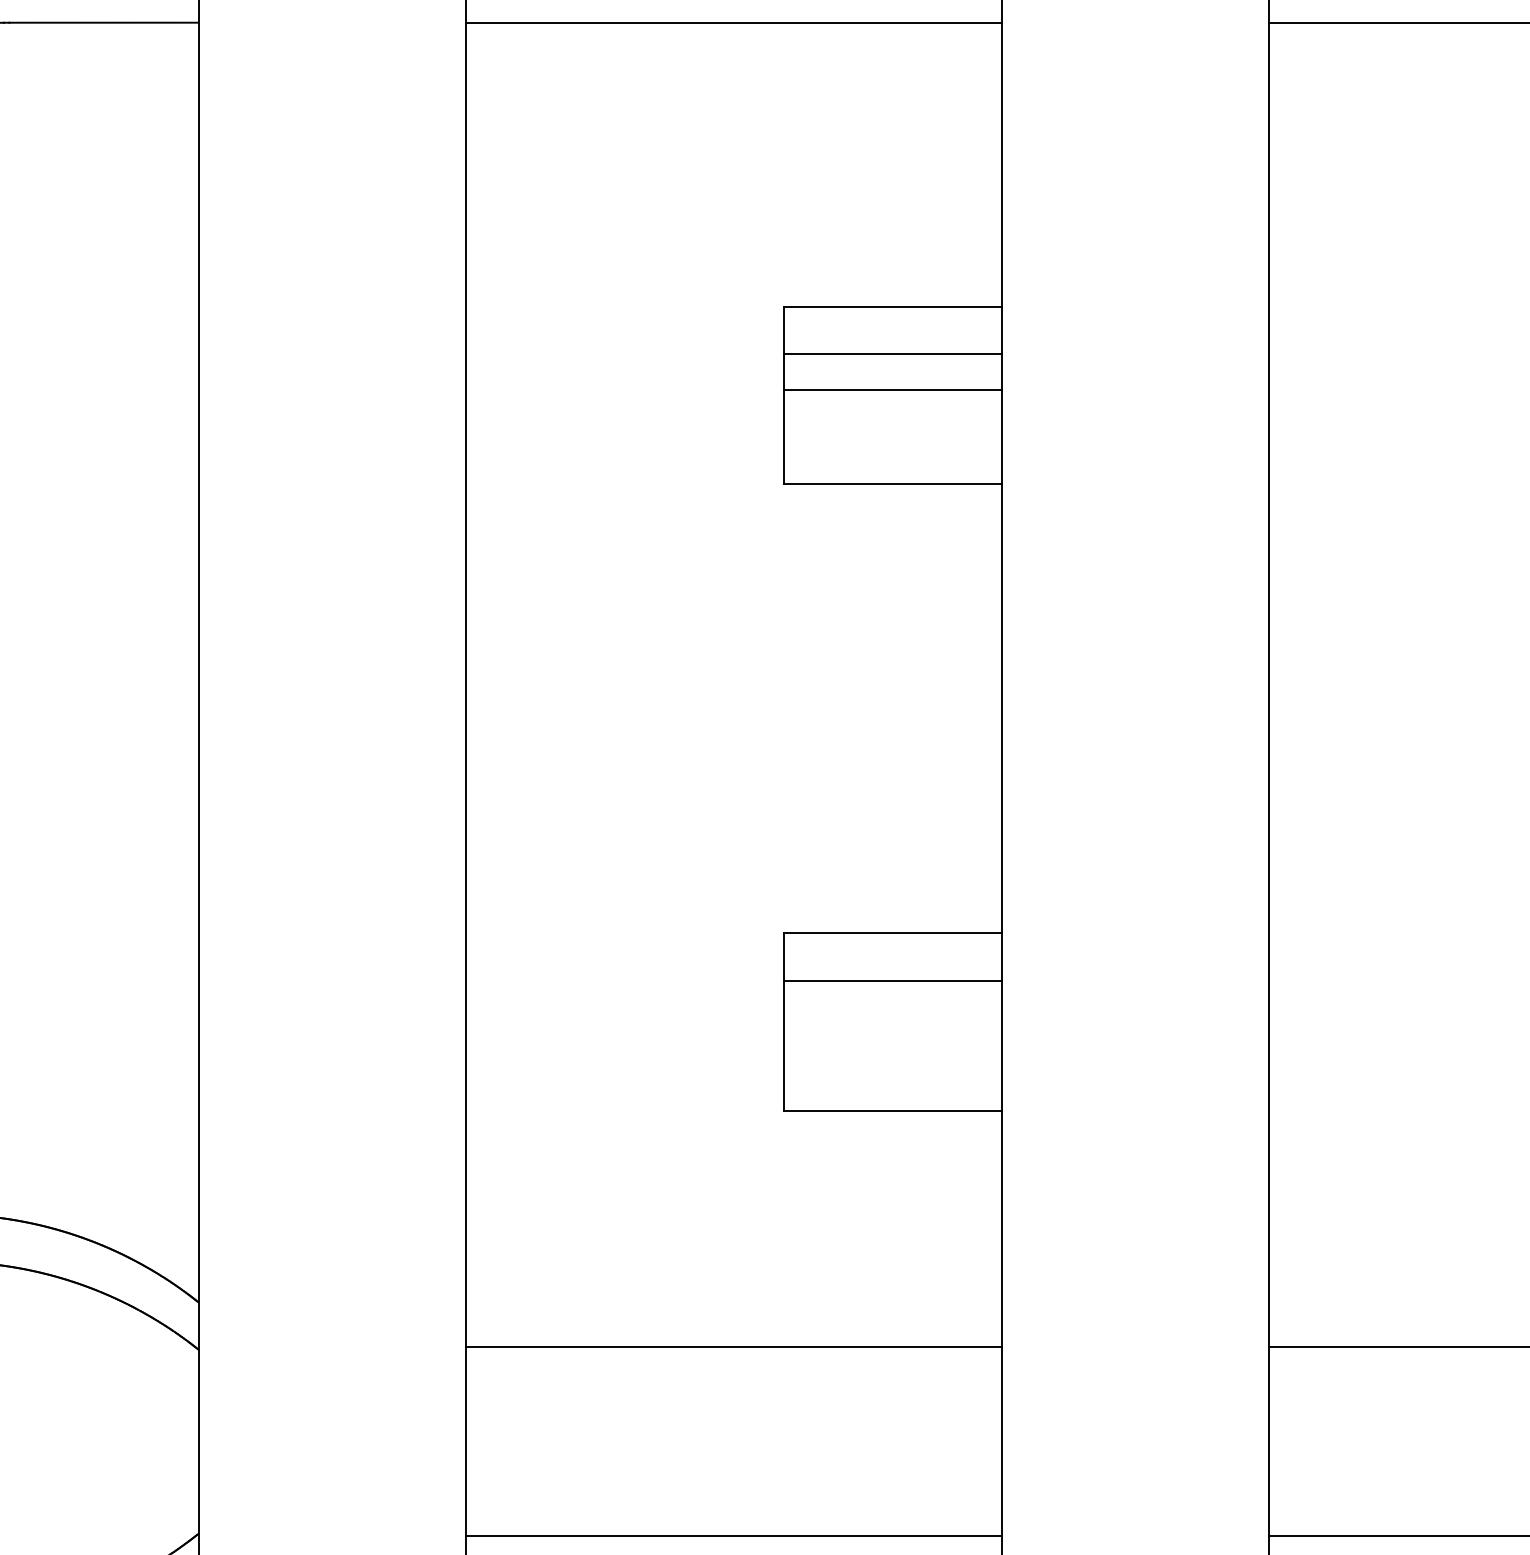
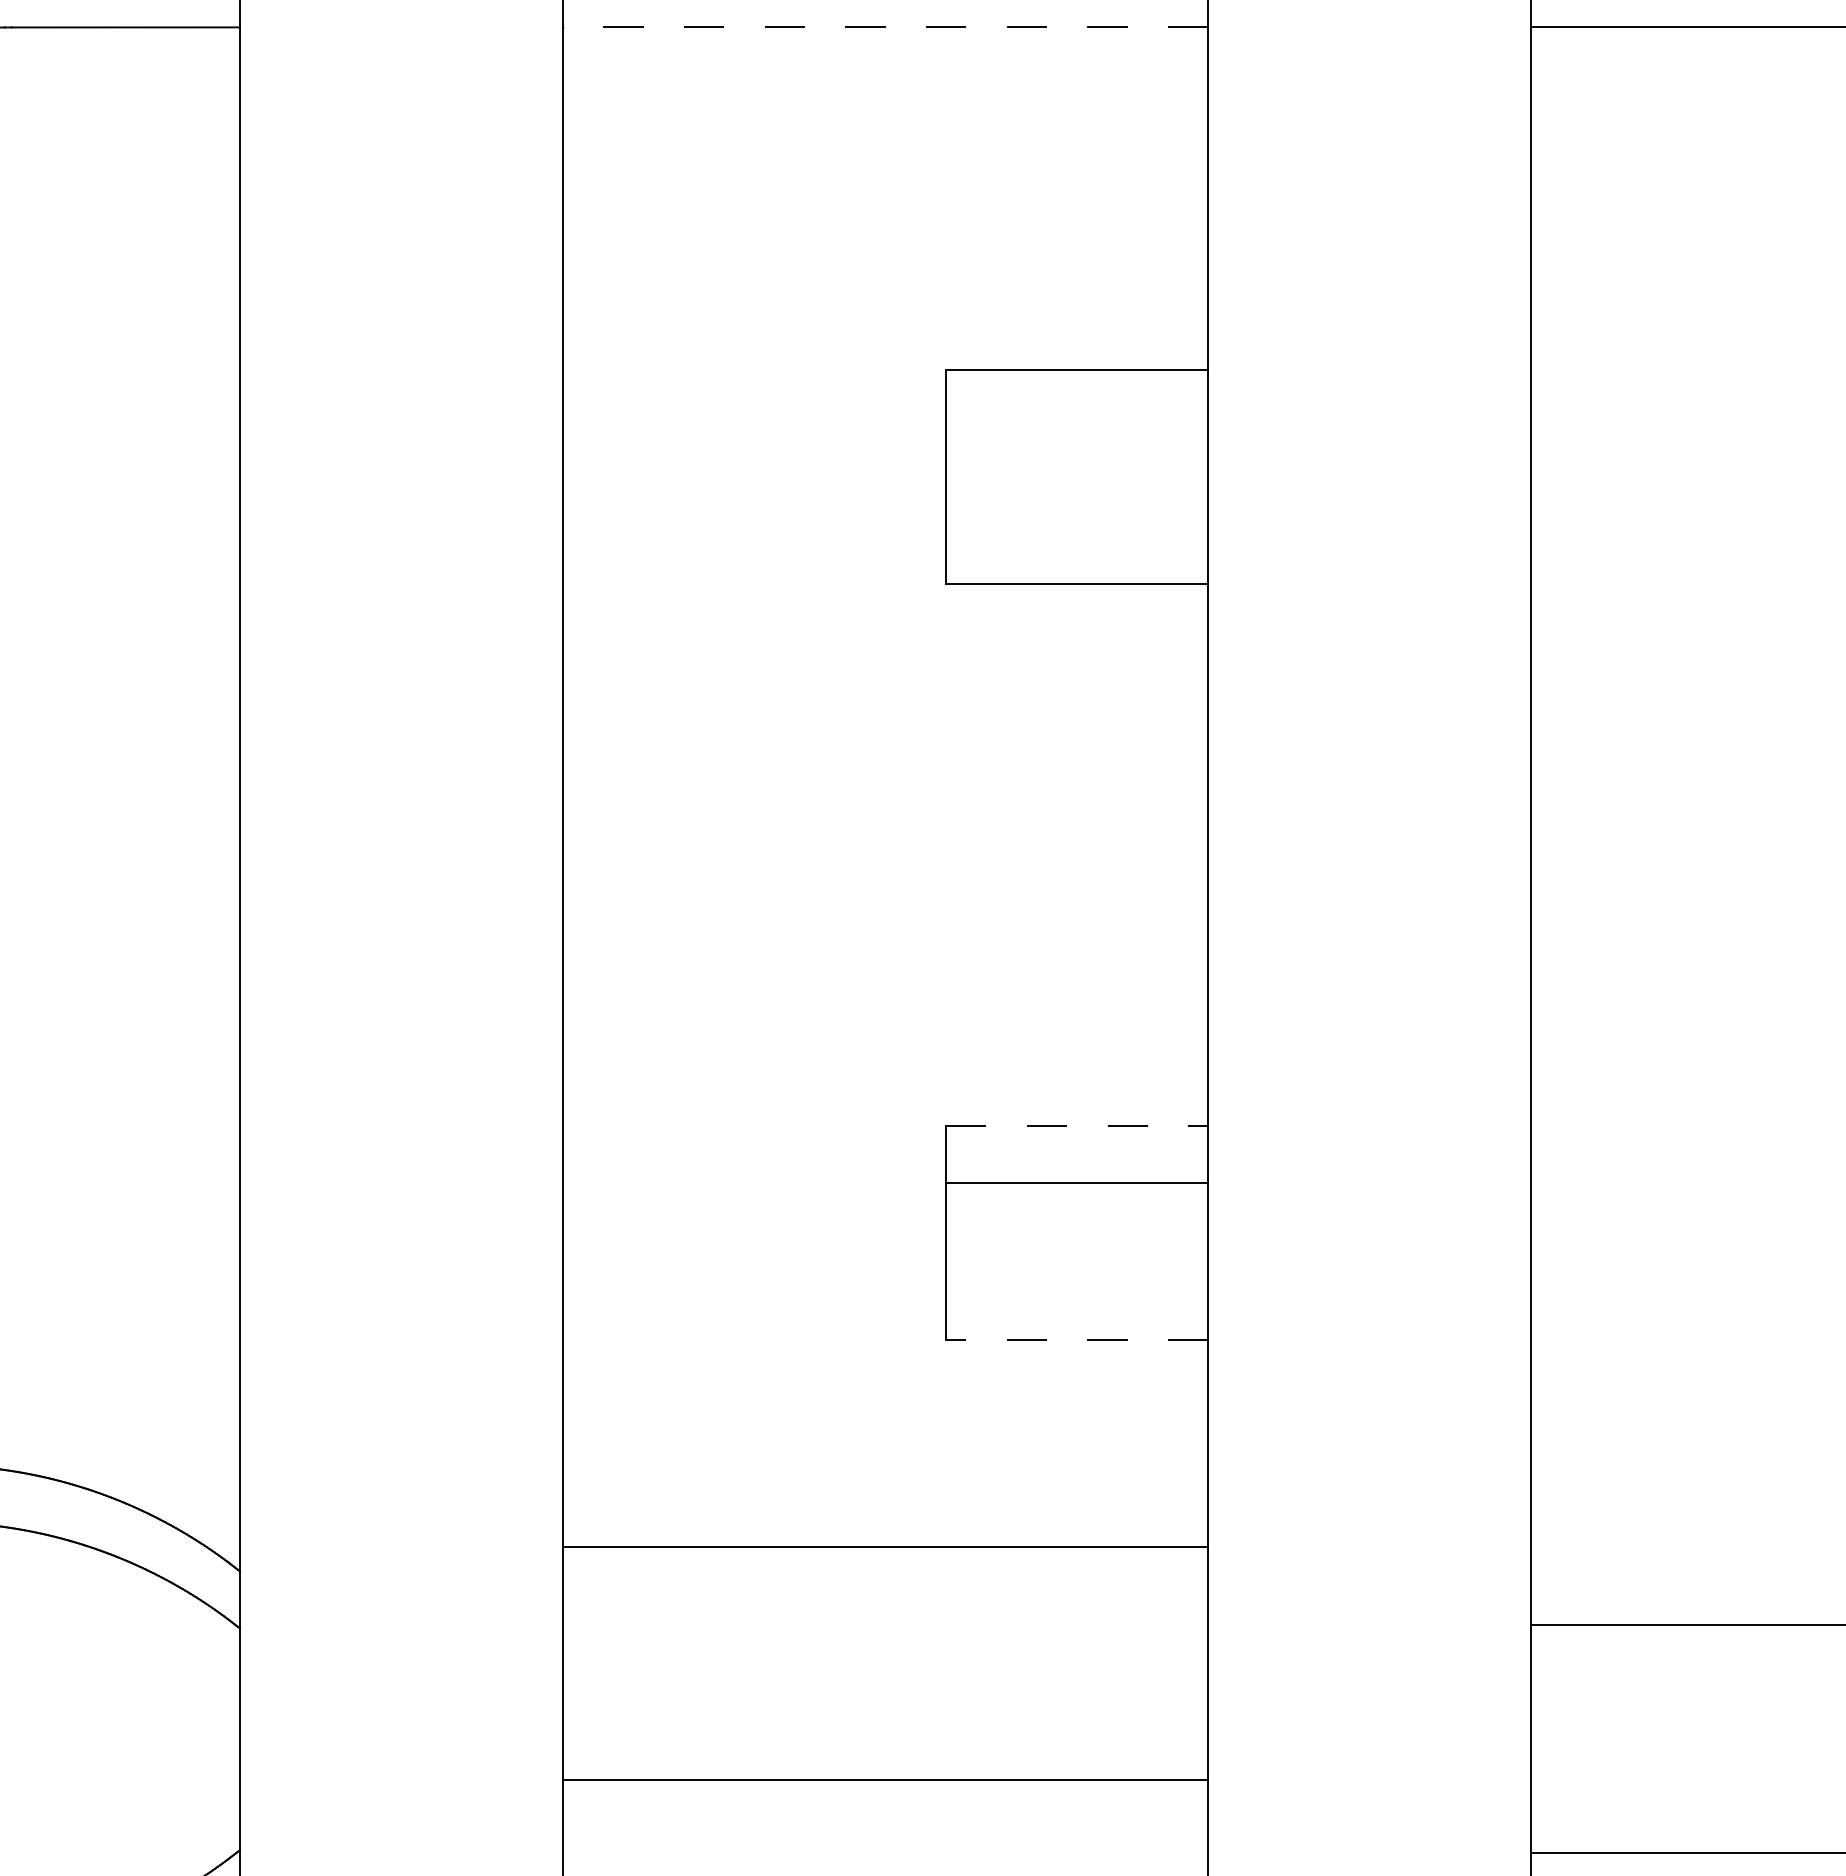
line: (733, 22) -> (884, 27), solid -> dashed
line: (892, 353) -> (1076, 426), removed
line: (892, 389) -> (1076, 469), removed
line: (892, 933) -> (1076, 1126), solid -> dashed
line: (892, 1110) -> (1076, 1339), solid -> dashed
line: (733, 1347) -> (884, 1547), moved
line: (733, 1536) -> (884, 1780), moved

